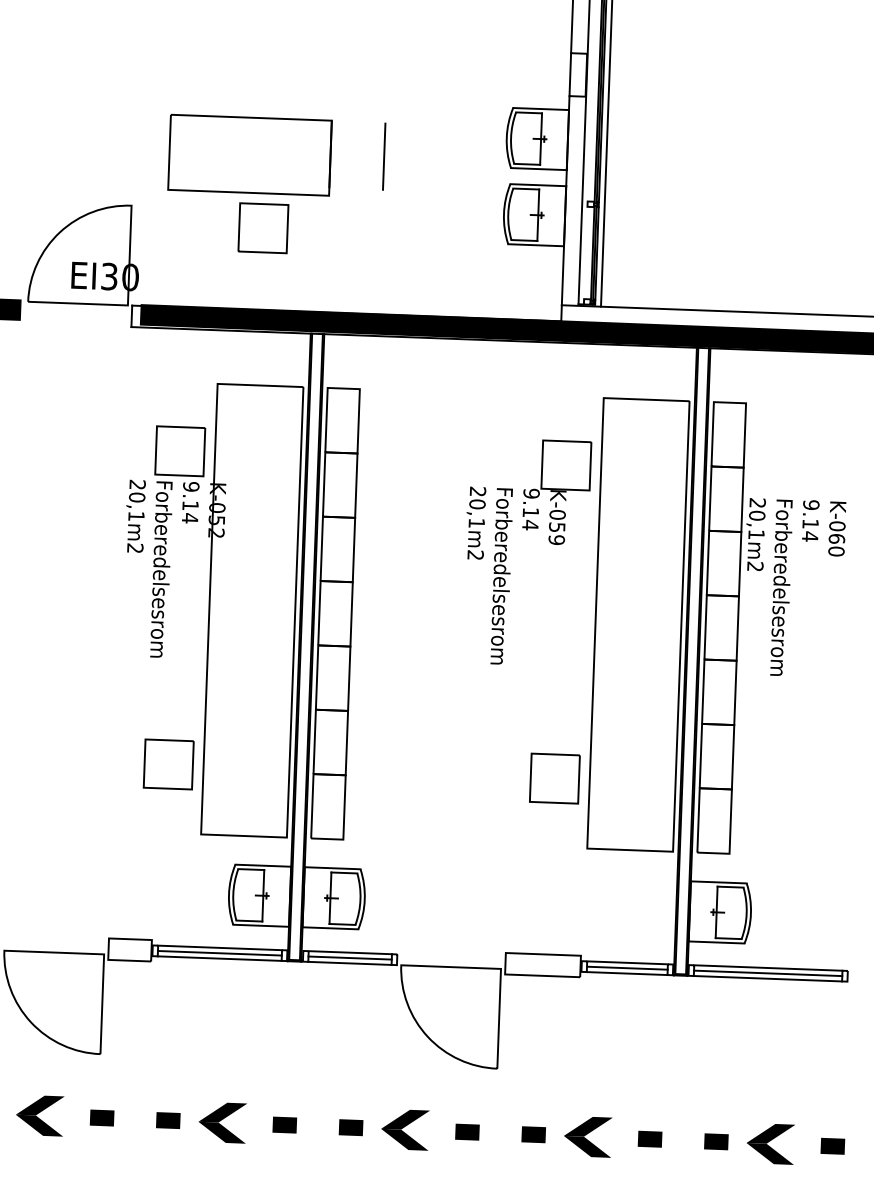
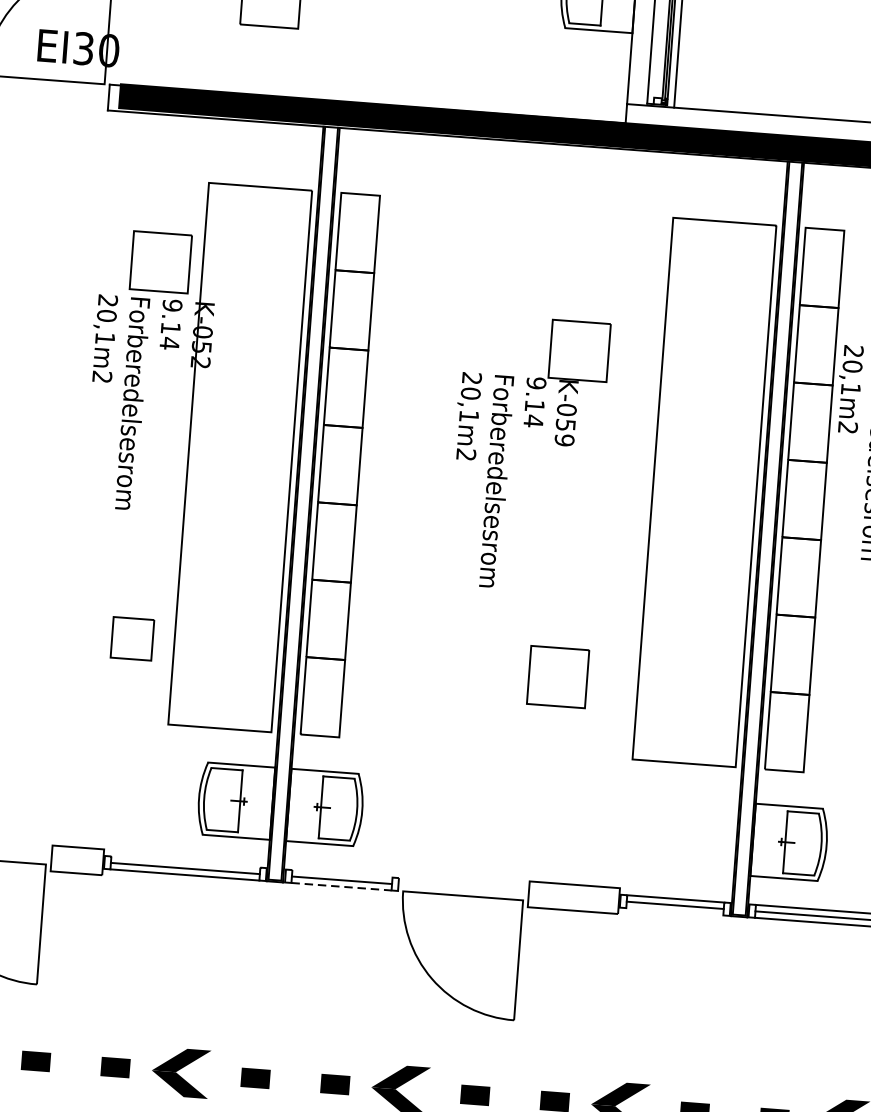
part: (527, 530) -> (529, 427), moved
part: (168, 764) -> (132, 638), size x0.7
part: (554, 778) -> (557, 676), moved
line: (220, 947) -> (186, 861), removed
line: (349, 952) -> (341, 873), removed
line: (349, 963) -> (340, 886), solid -> dashed
line: (626, 973) -> (674, 911), removed

